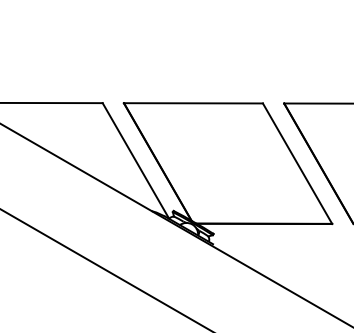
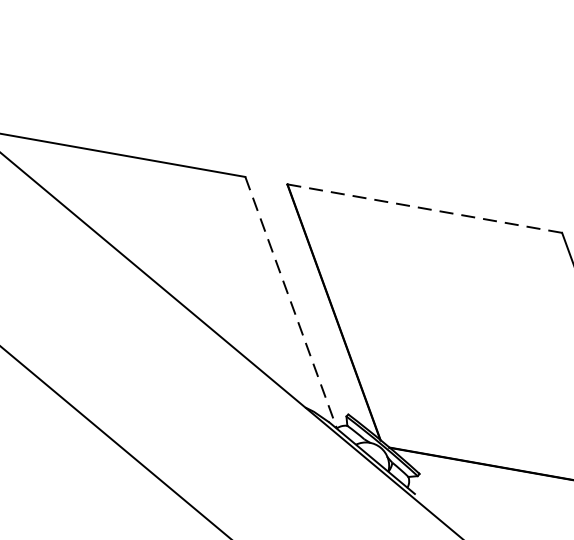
line: (193, 103) -> (424, 208), solid -> dashed
line: (135, 161) -> (290, 303), solid -> dashed

